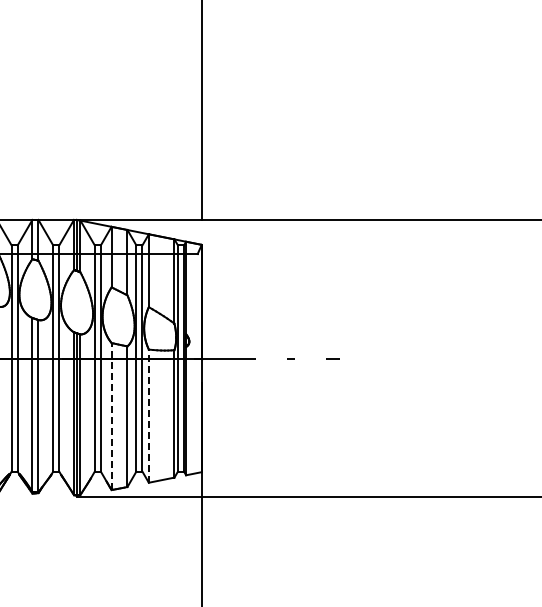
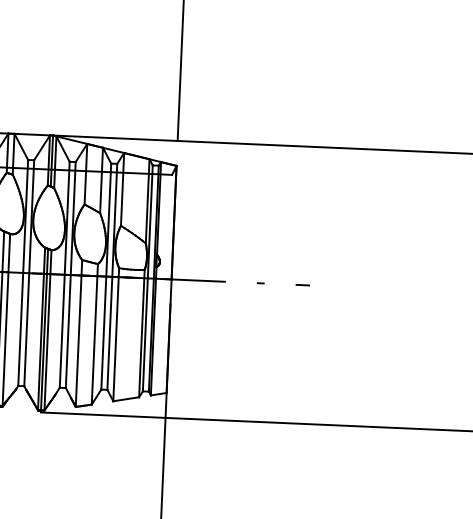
line: (111, 416) -> (78, 333), dashed -> solid
line: (148, 416) -> (115, 335), dashed -> solid

